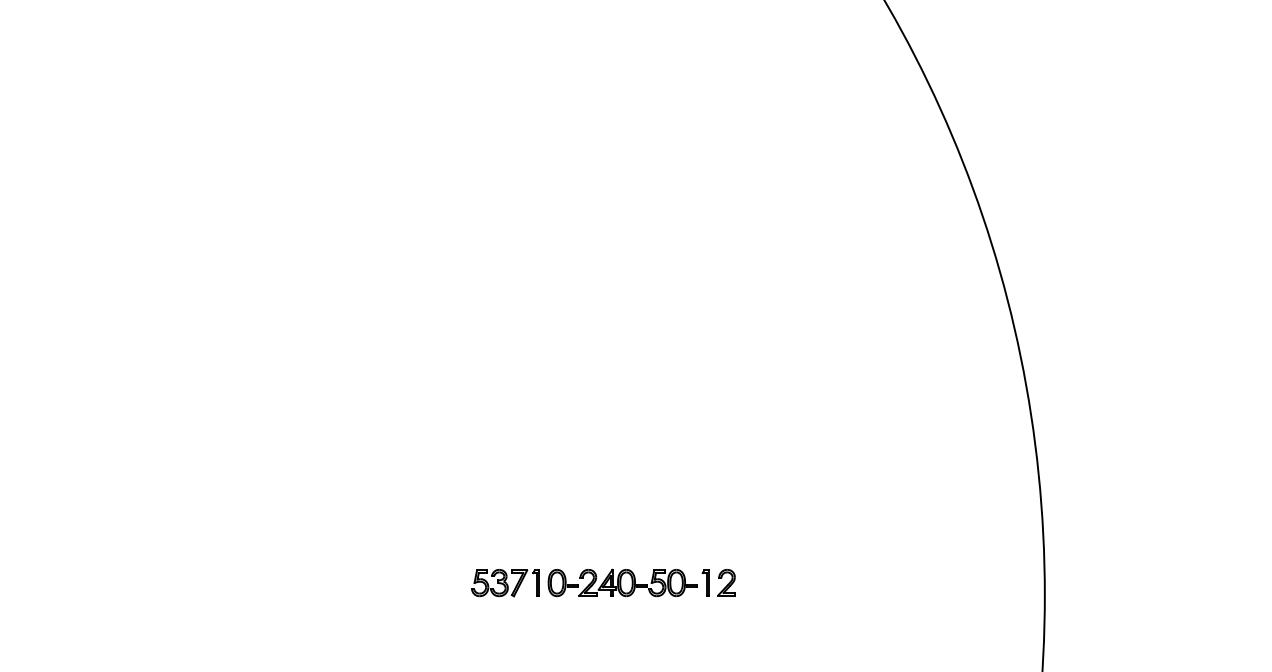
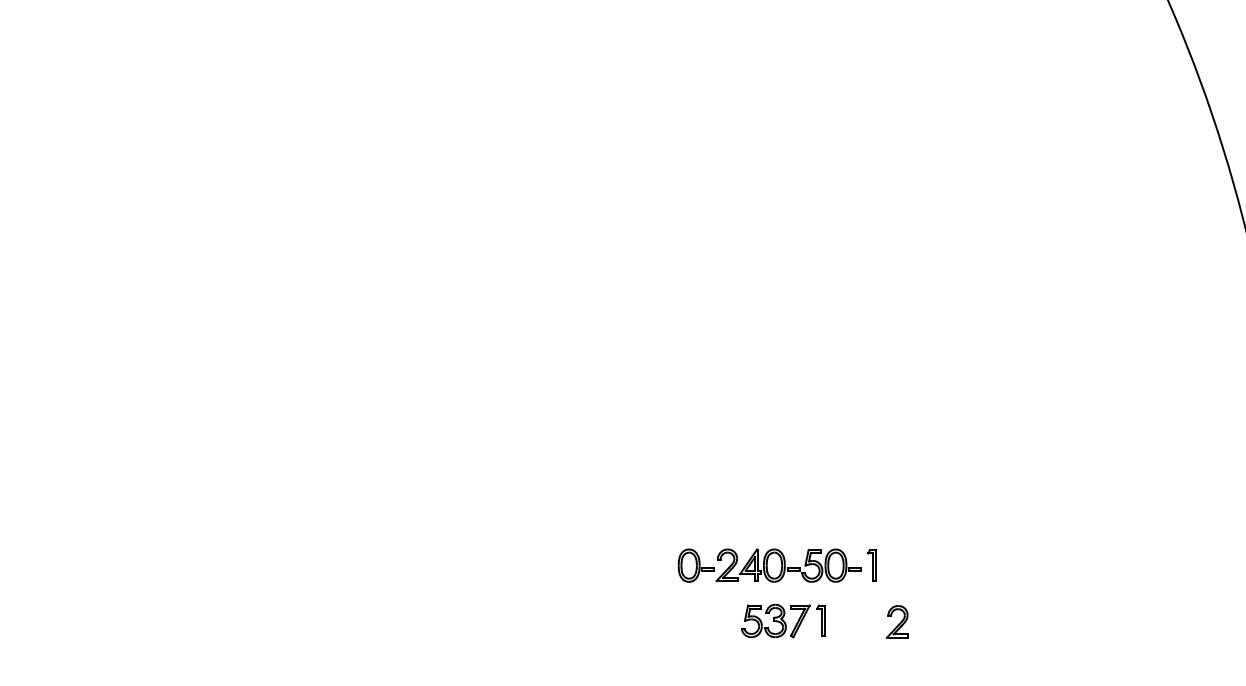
part: (726, 582) -> (897, 621), moved
part: (505, 583) -> (783, 621), moved

